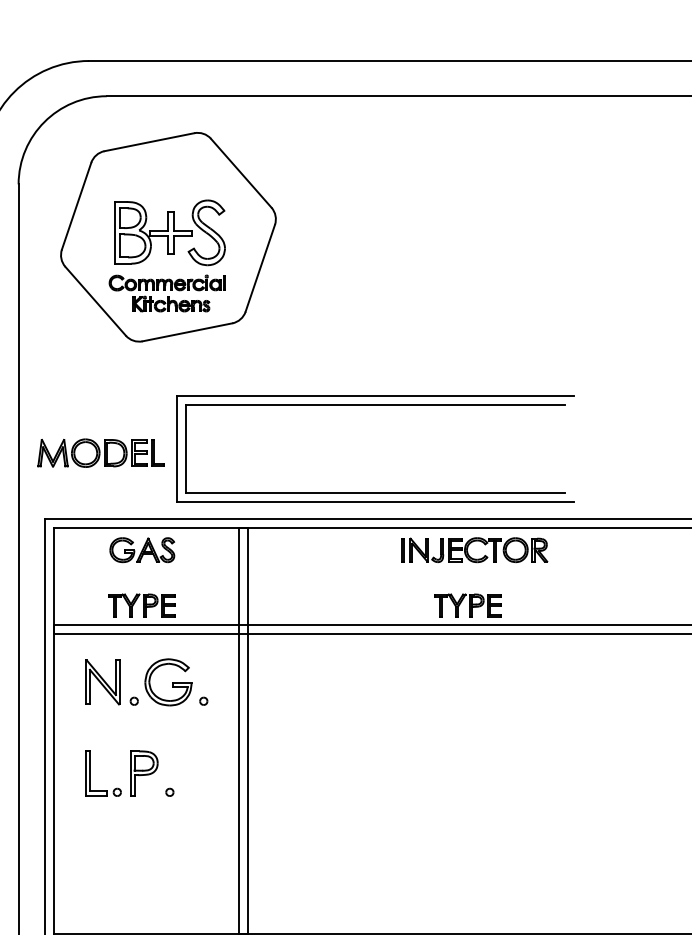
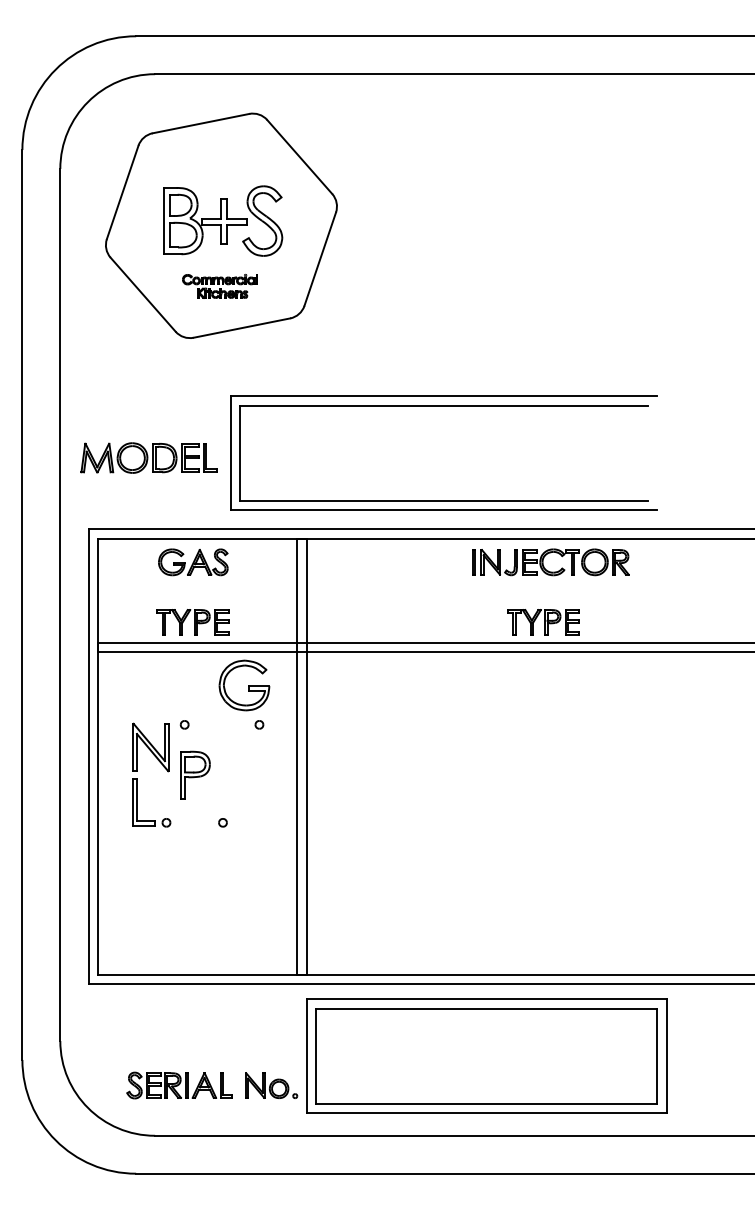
part: (166, 293) -> (219, 286), size x0.6
part: (102, 682) -> (150, 747), moved
part: (168, 682) -> (244, 685), moved
part: (144, 772) -> (195, 774), moved

